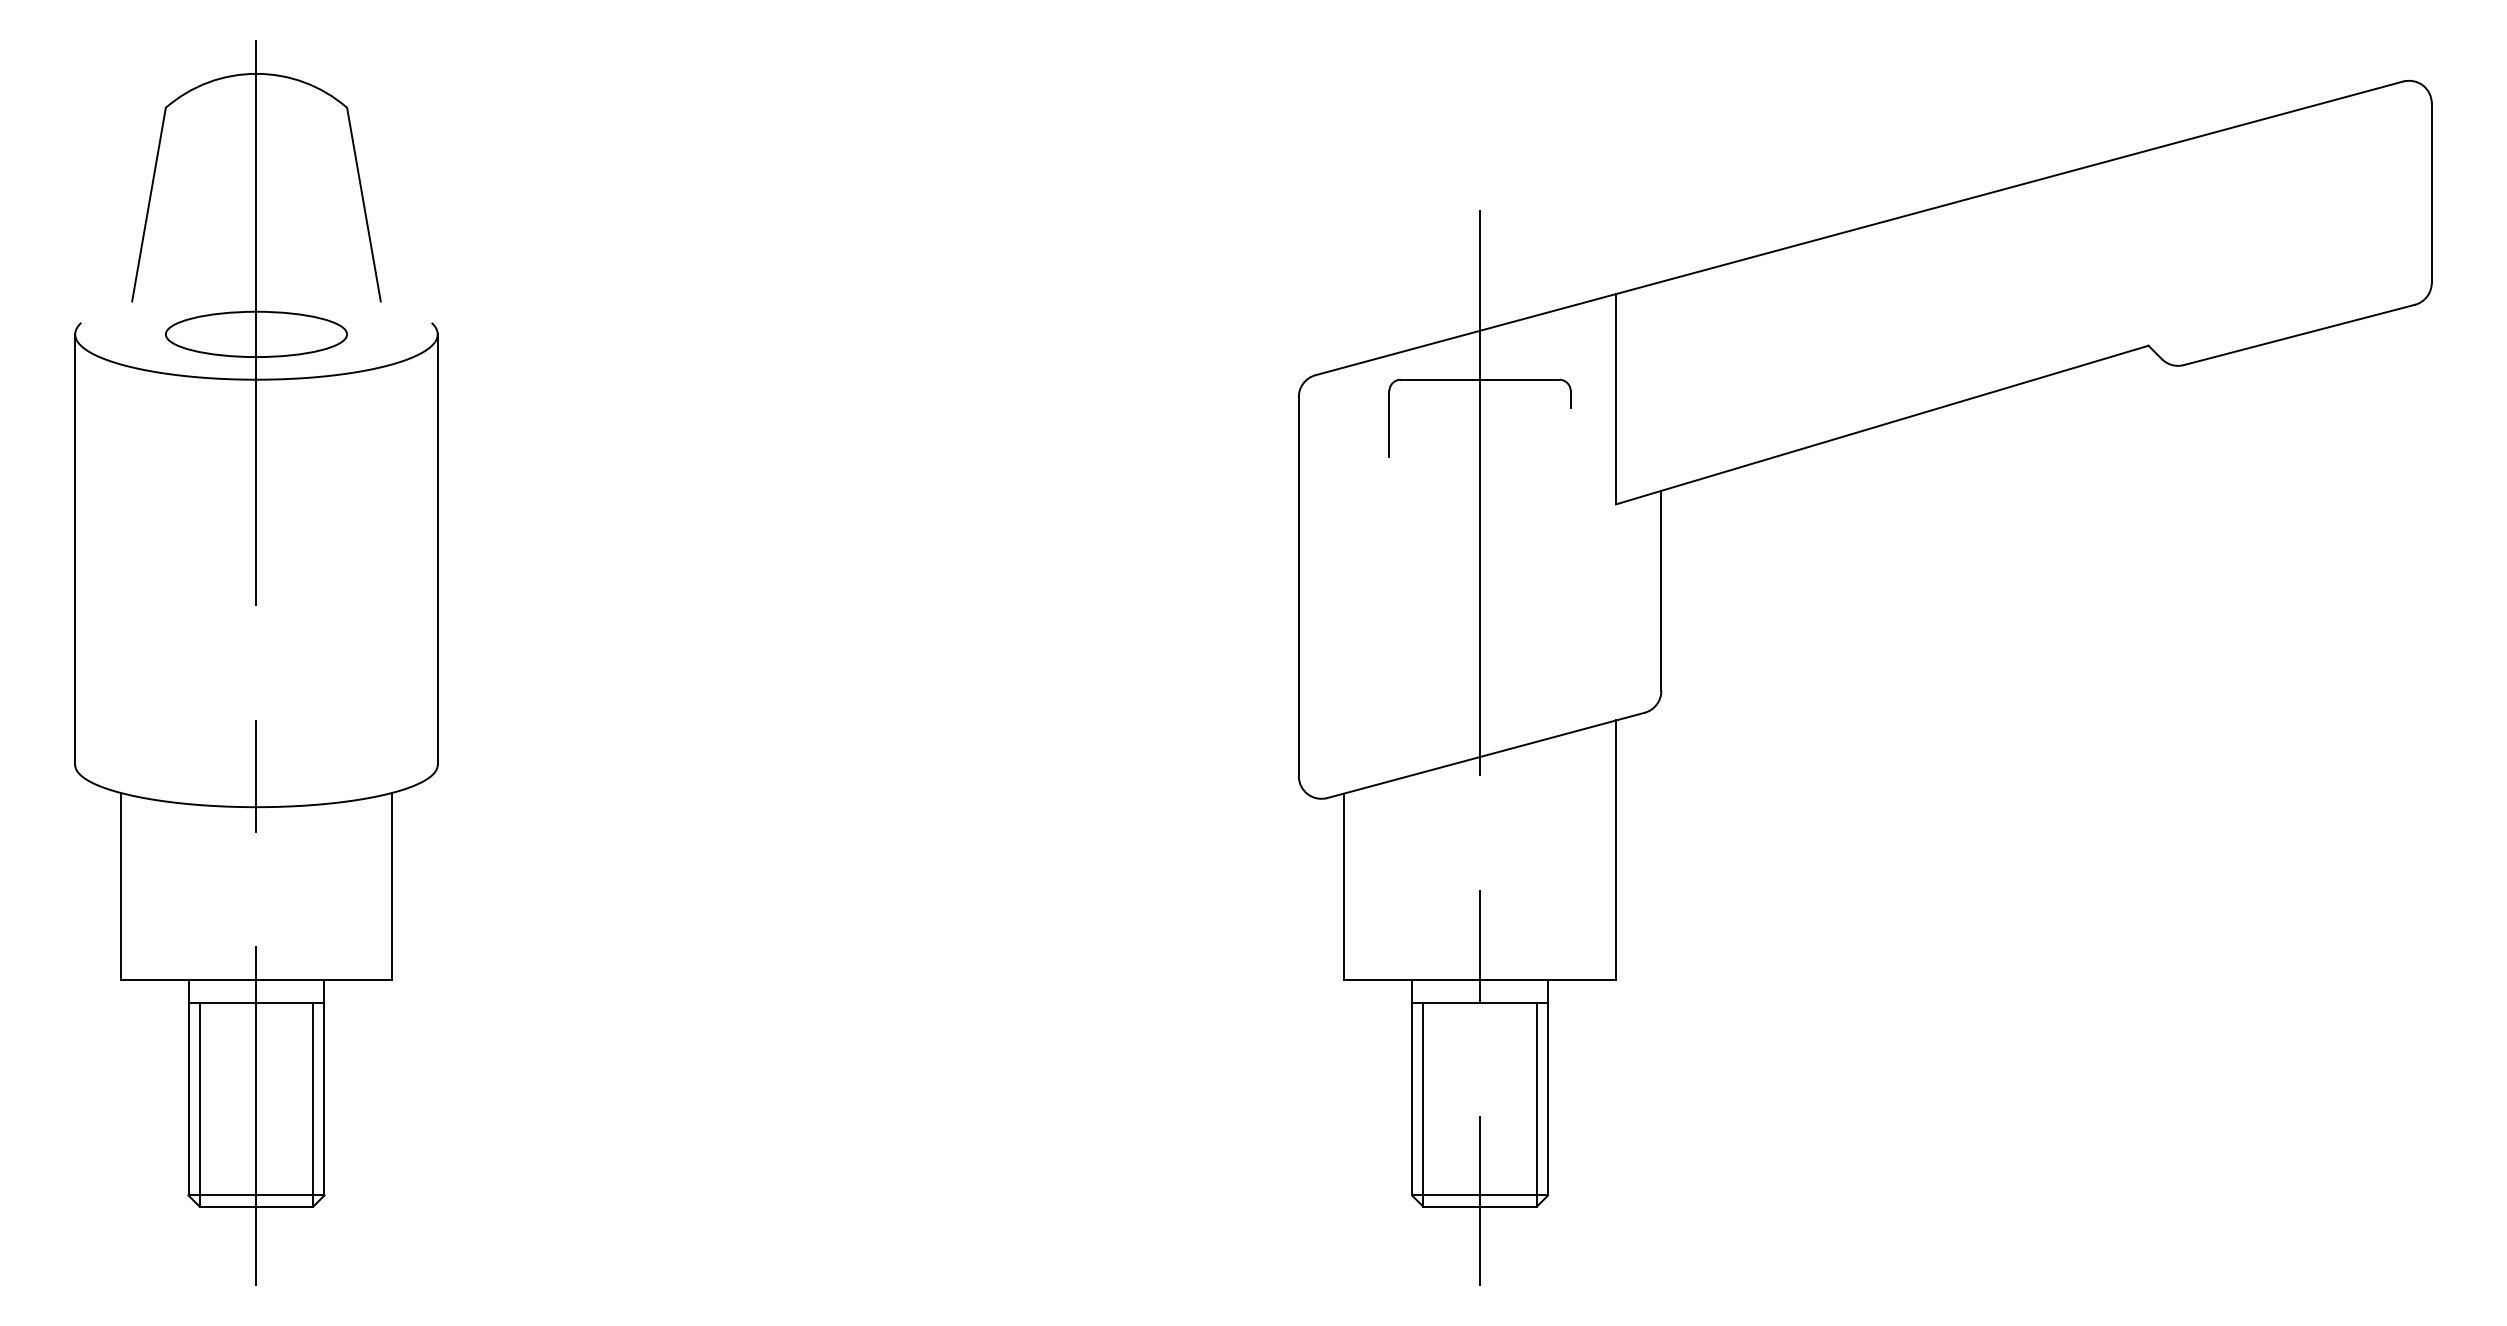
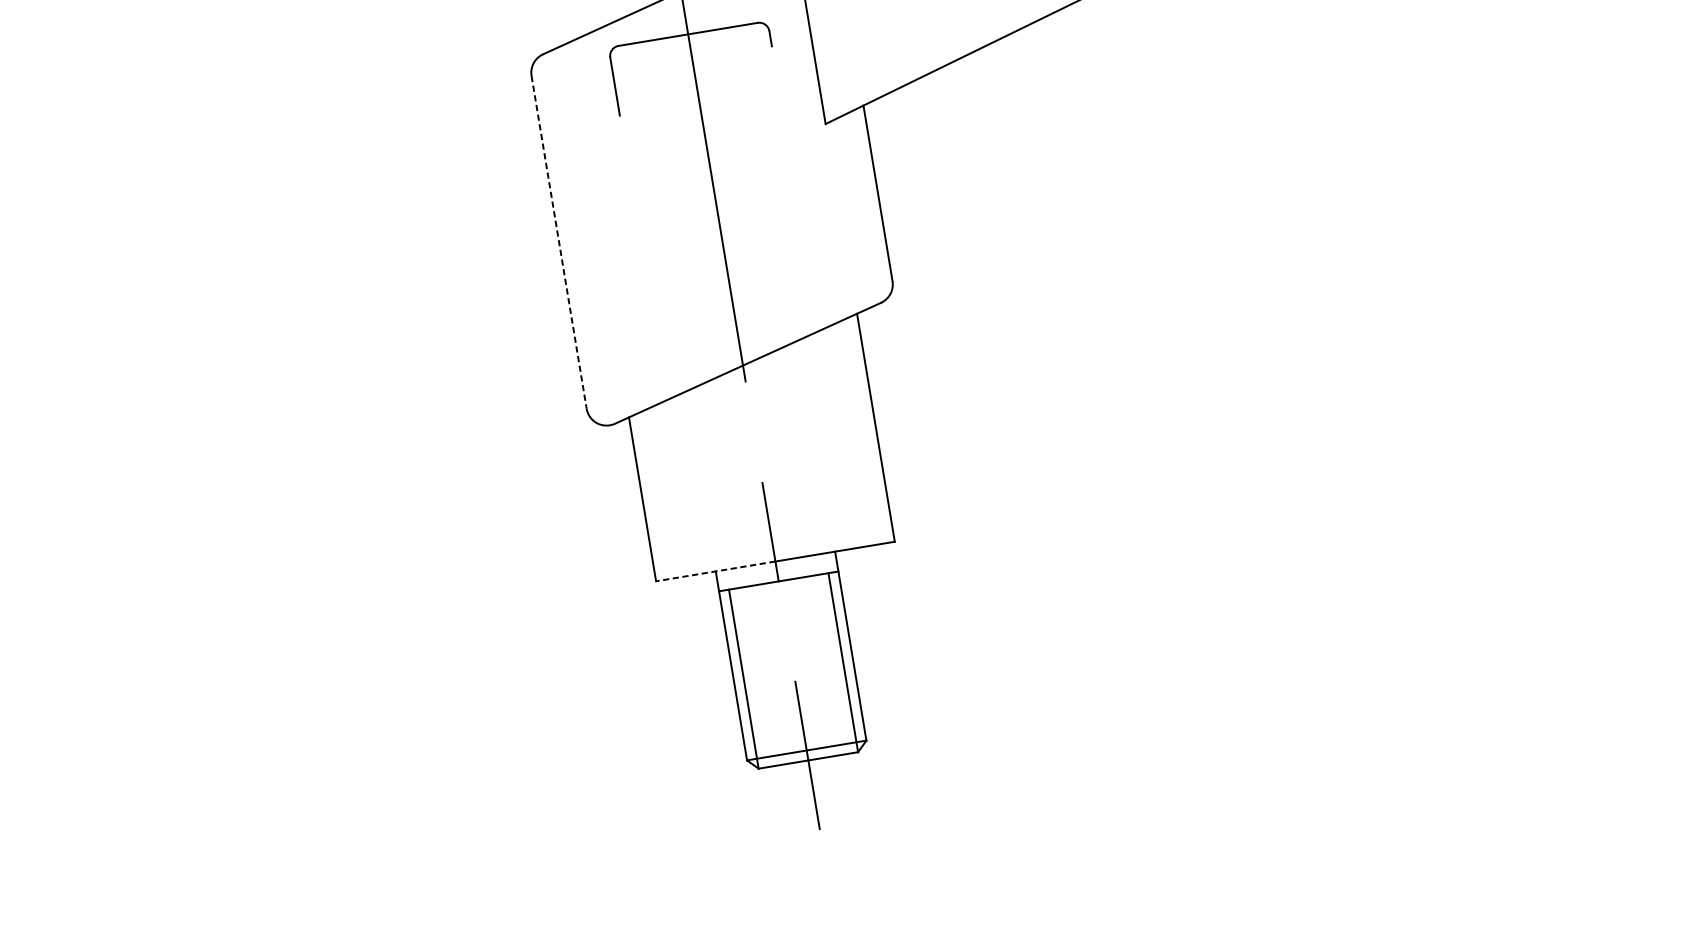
line: (1298, 586) -> (558, 242), solid -> dashed
line: (1412, 980) -> (716, 571), solid -> dashed

